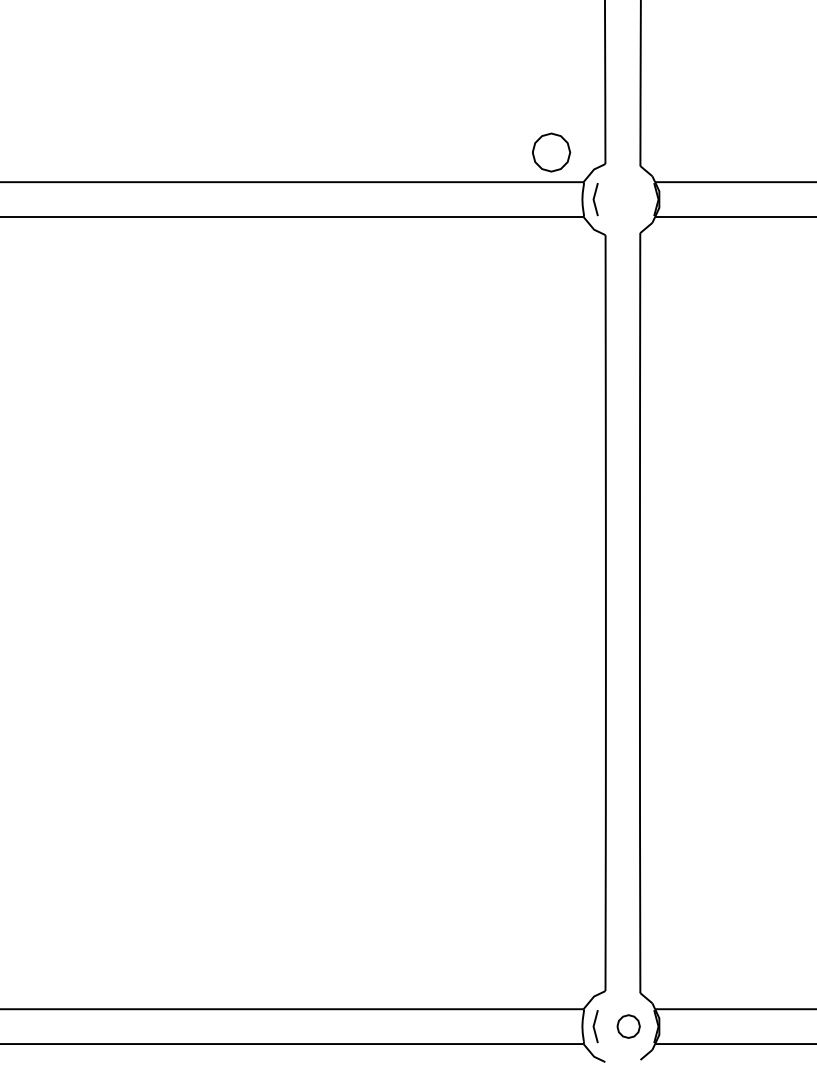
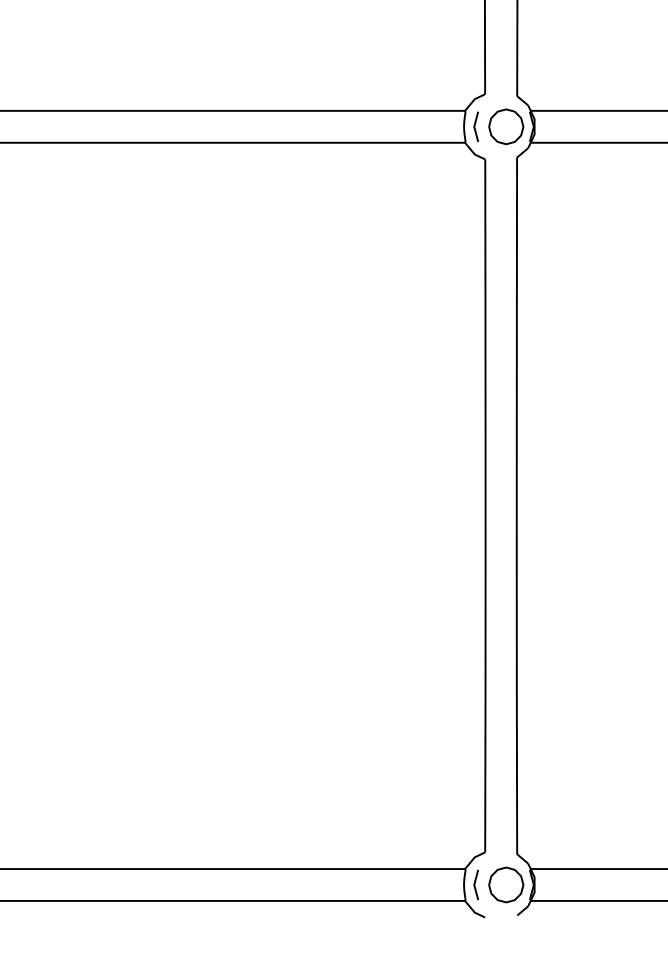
part: (551, 152) -> (506, 126), moved
part: (628, 1026) -> (506, 884), size x1.67

